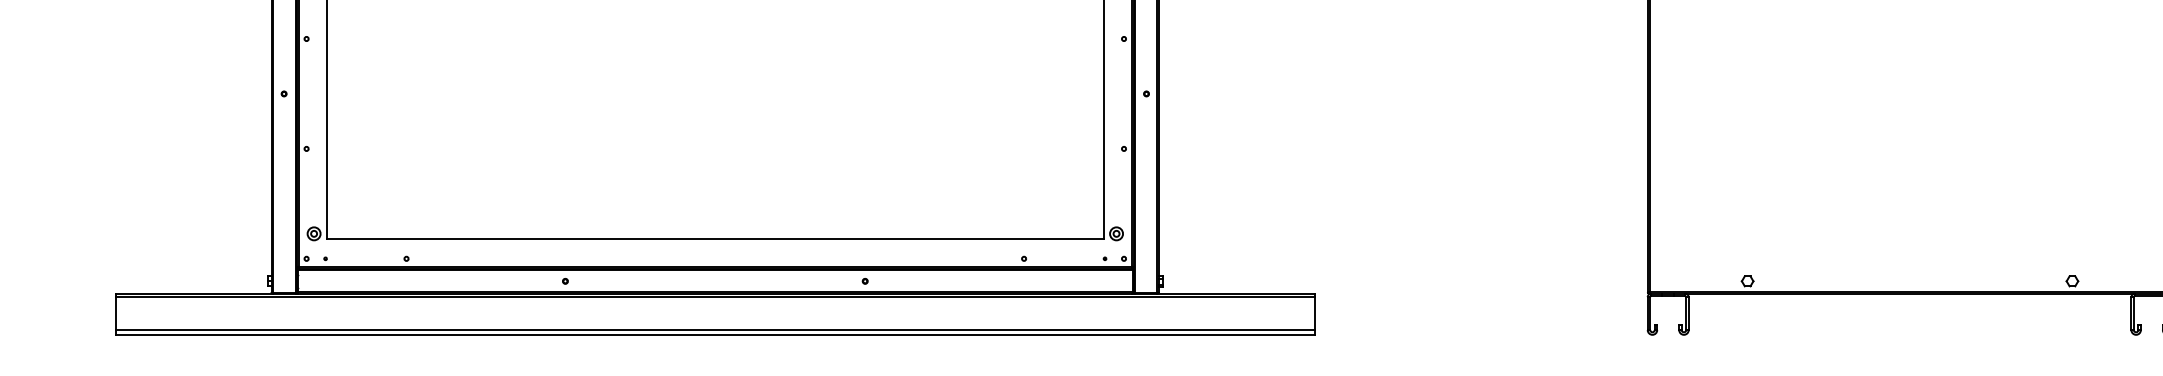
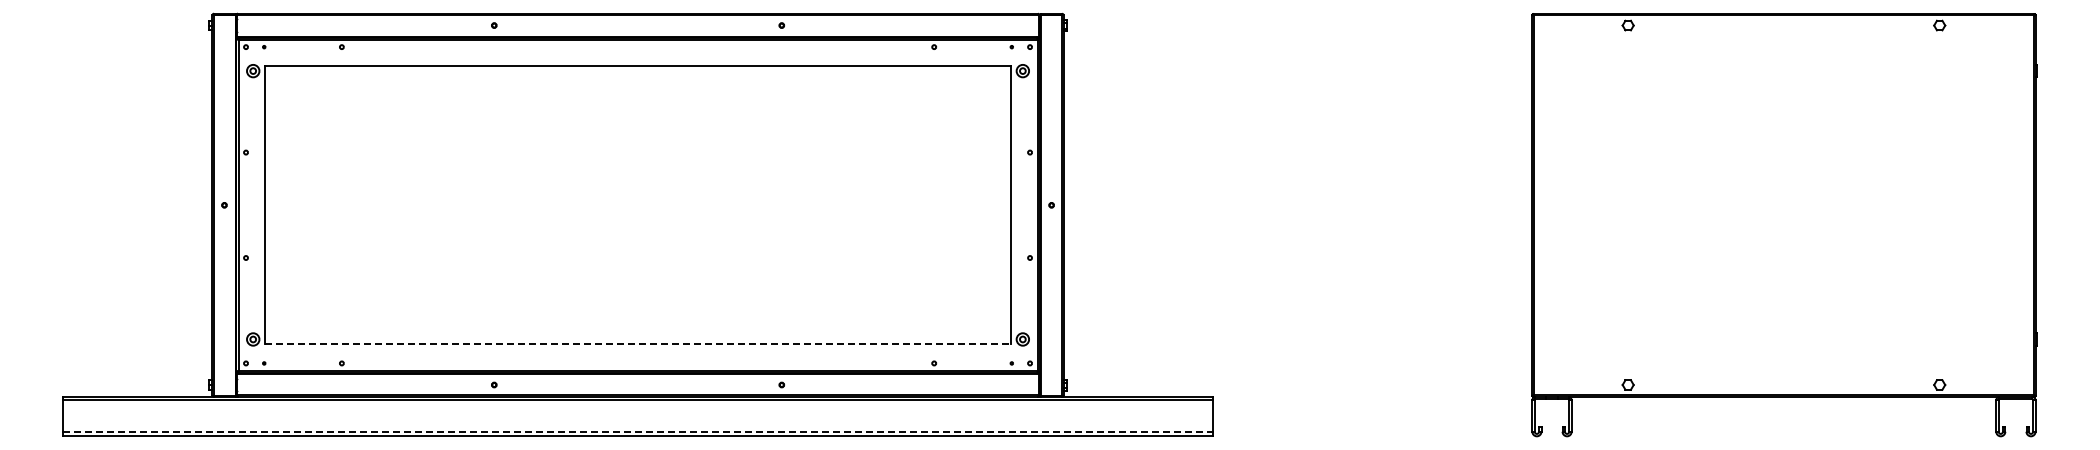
line: (715, 239) -> (638, 344), solid -> dashed
line: (715, 329) -> (638, 431), solid -> dashed

